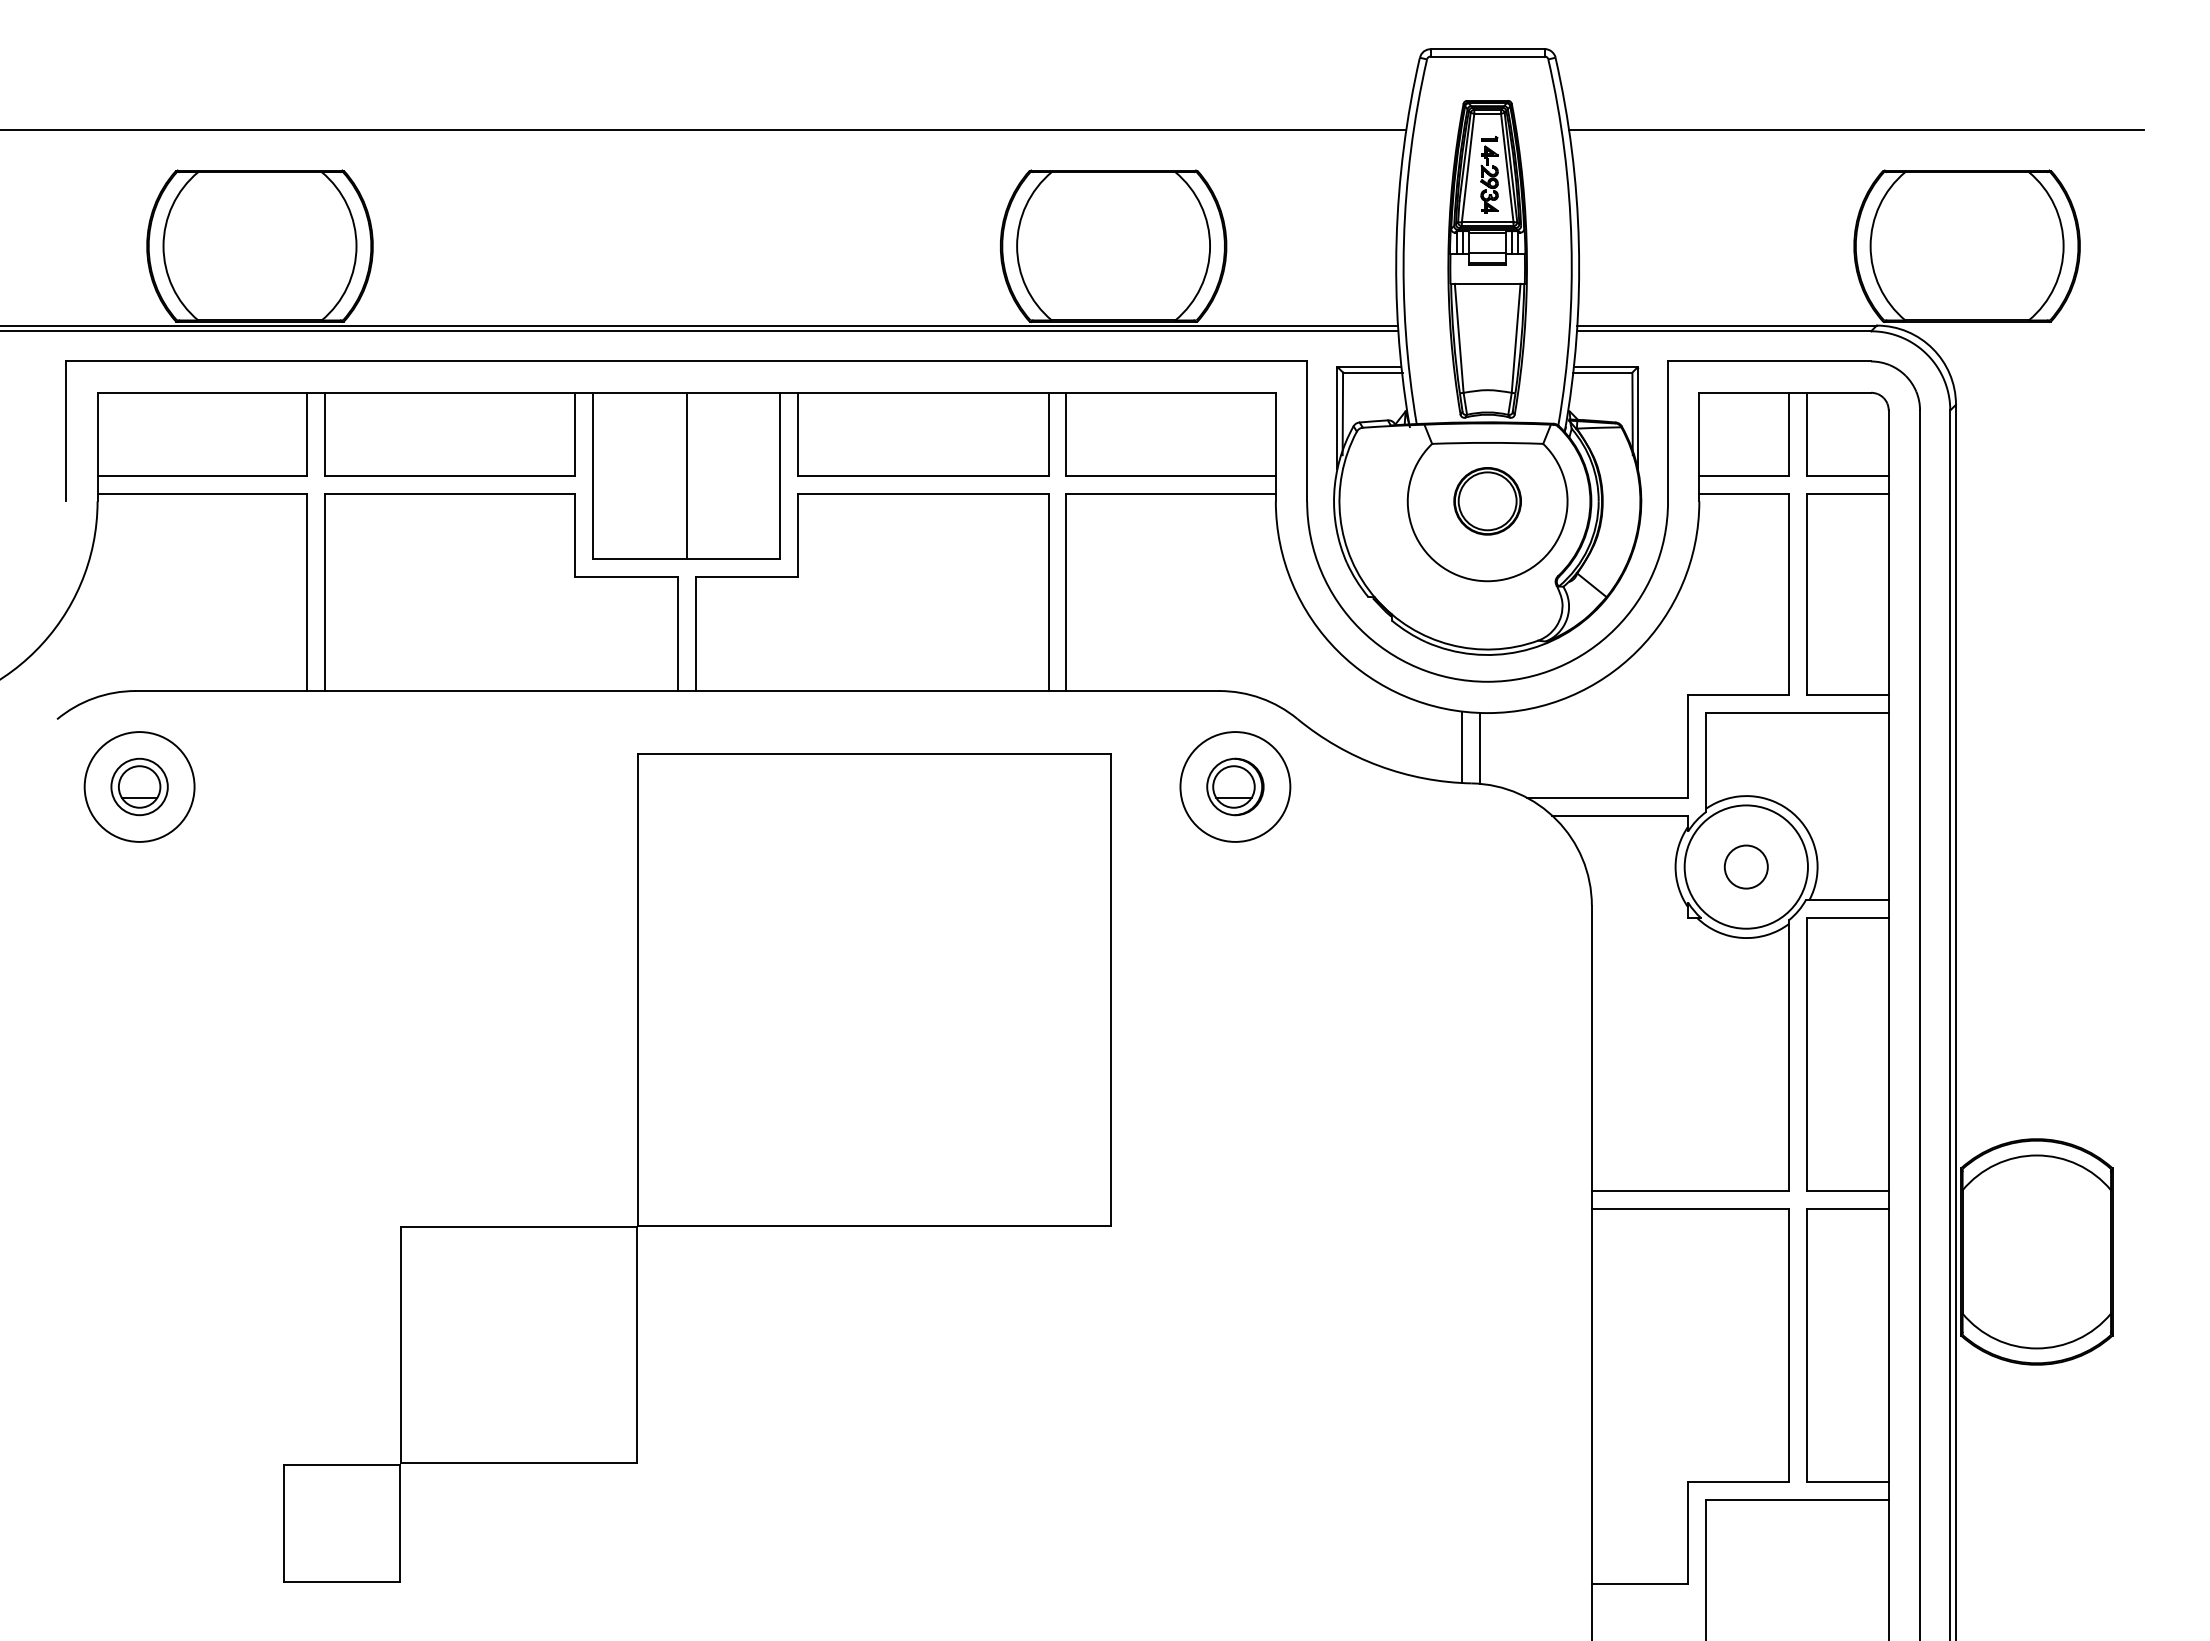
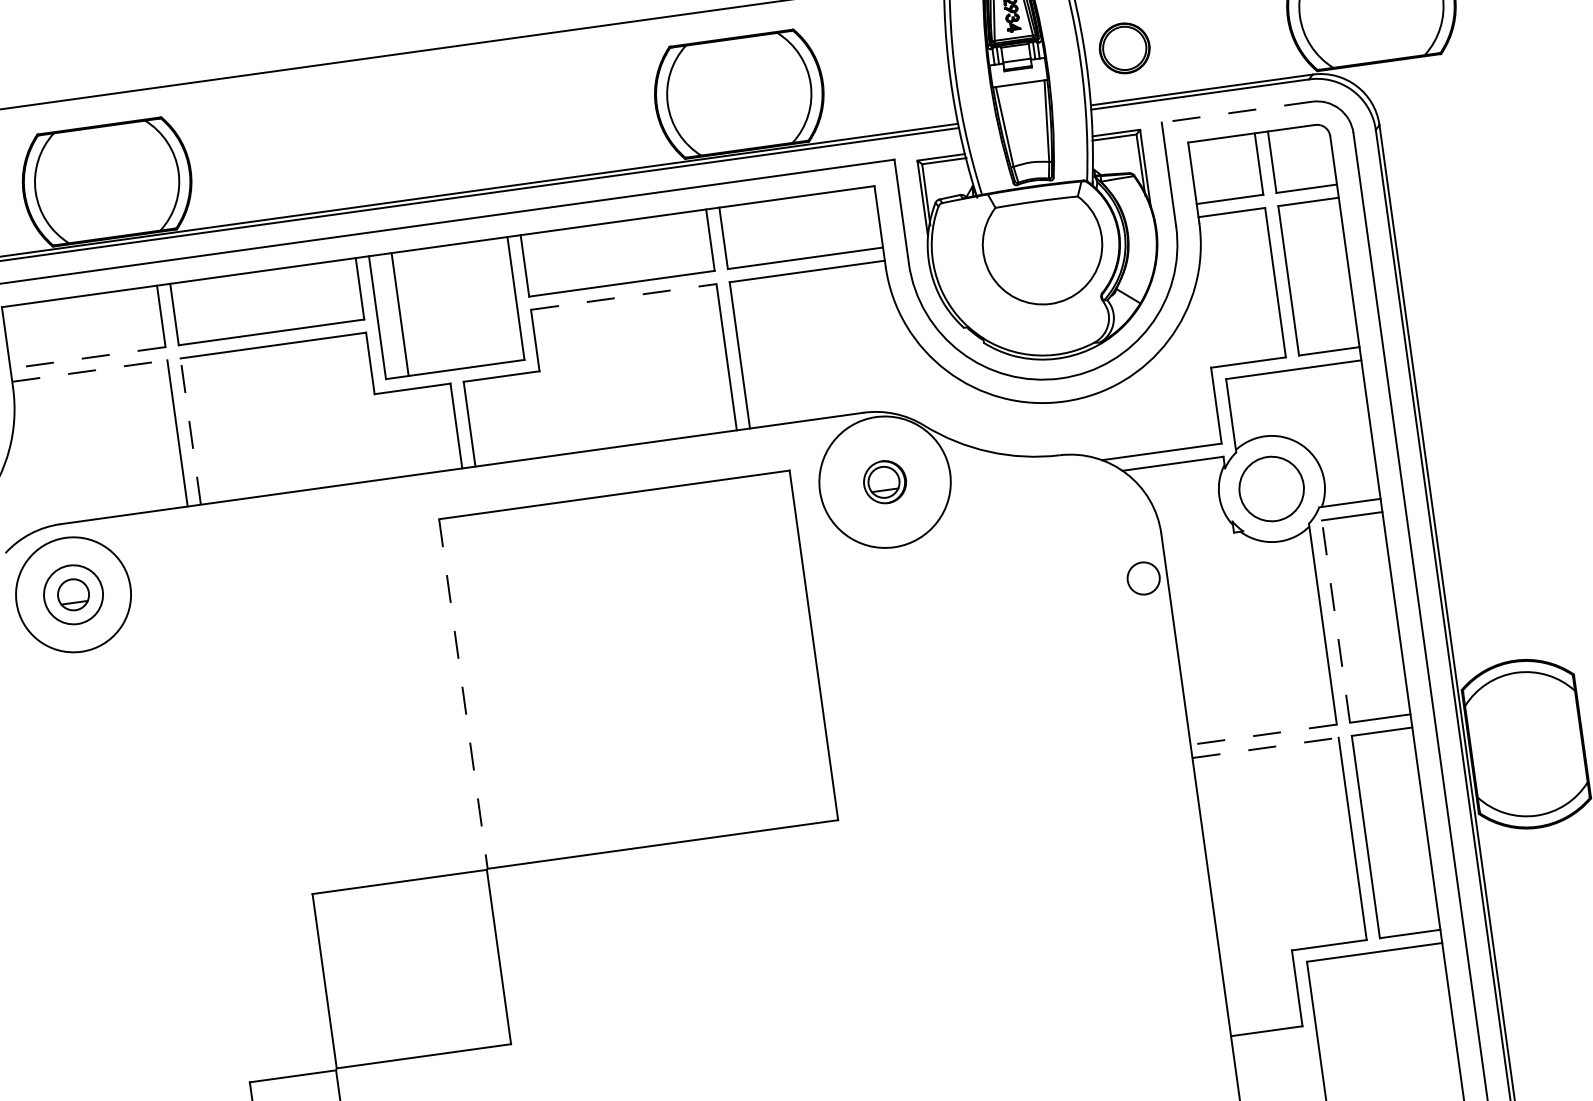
line: (1769, 361) -> (1236, 112), solid -> dashed
line: (202, 475) -> (88, 357), solid -> dashed
line: (686, 475) -> (399, 314), moved
line: (202, 493) -> (89, 371), solid -> dashed
line: (923, 493) -> (623, 296), solid -> dashed
part: (1487, 501) -> (1124, 48), moved
line: (324, 592) -> (190, 431), solid -> dashed
line: (1461, 747) -> (1048, 429), removed
line: (1479, 747) -> (1061, 427), removed
circle: (139, 786) -> (73, 594), size x1.4
circle: (139, 786) -> (73, 594), size x1.4
circle: (1235, 786) -> (885, 481), size x1.6
circle: (1745, 866) -> (1143, 578), moved
circle: (1745, 866) -> (1271, 488), size x0.7
line: (637, 990) -> (463, 694), solid -> dashed
line: (1807, 1054) -> (1336, 621), solid -> dashed
line: (1690, 1191) -> (1263, 735), solid -> dashed
line: (1690, 1208) -> (1265, 747), solid -> dashed

